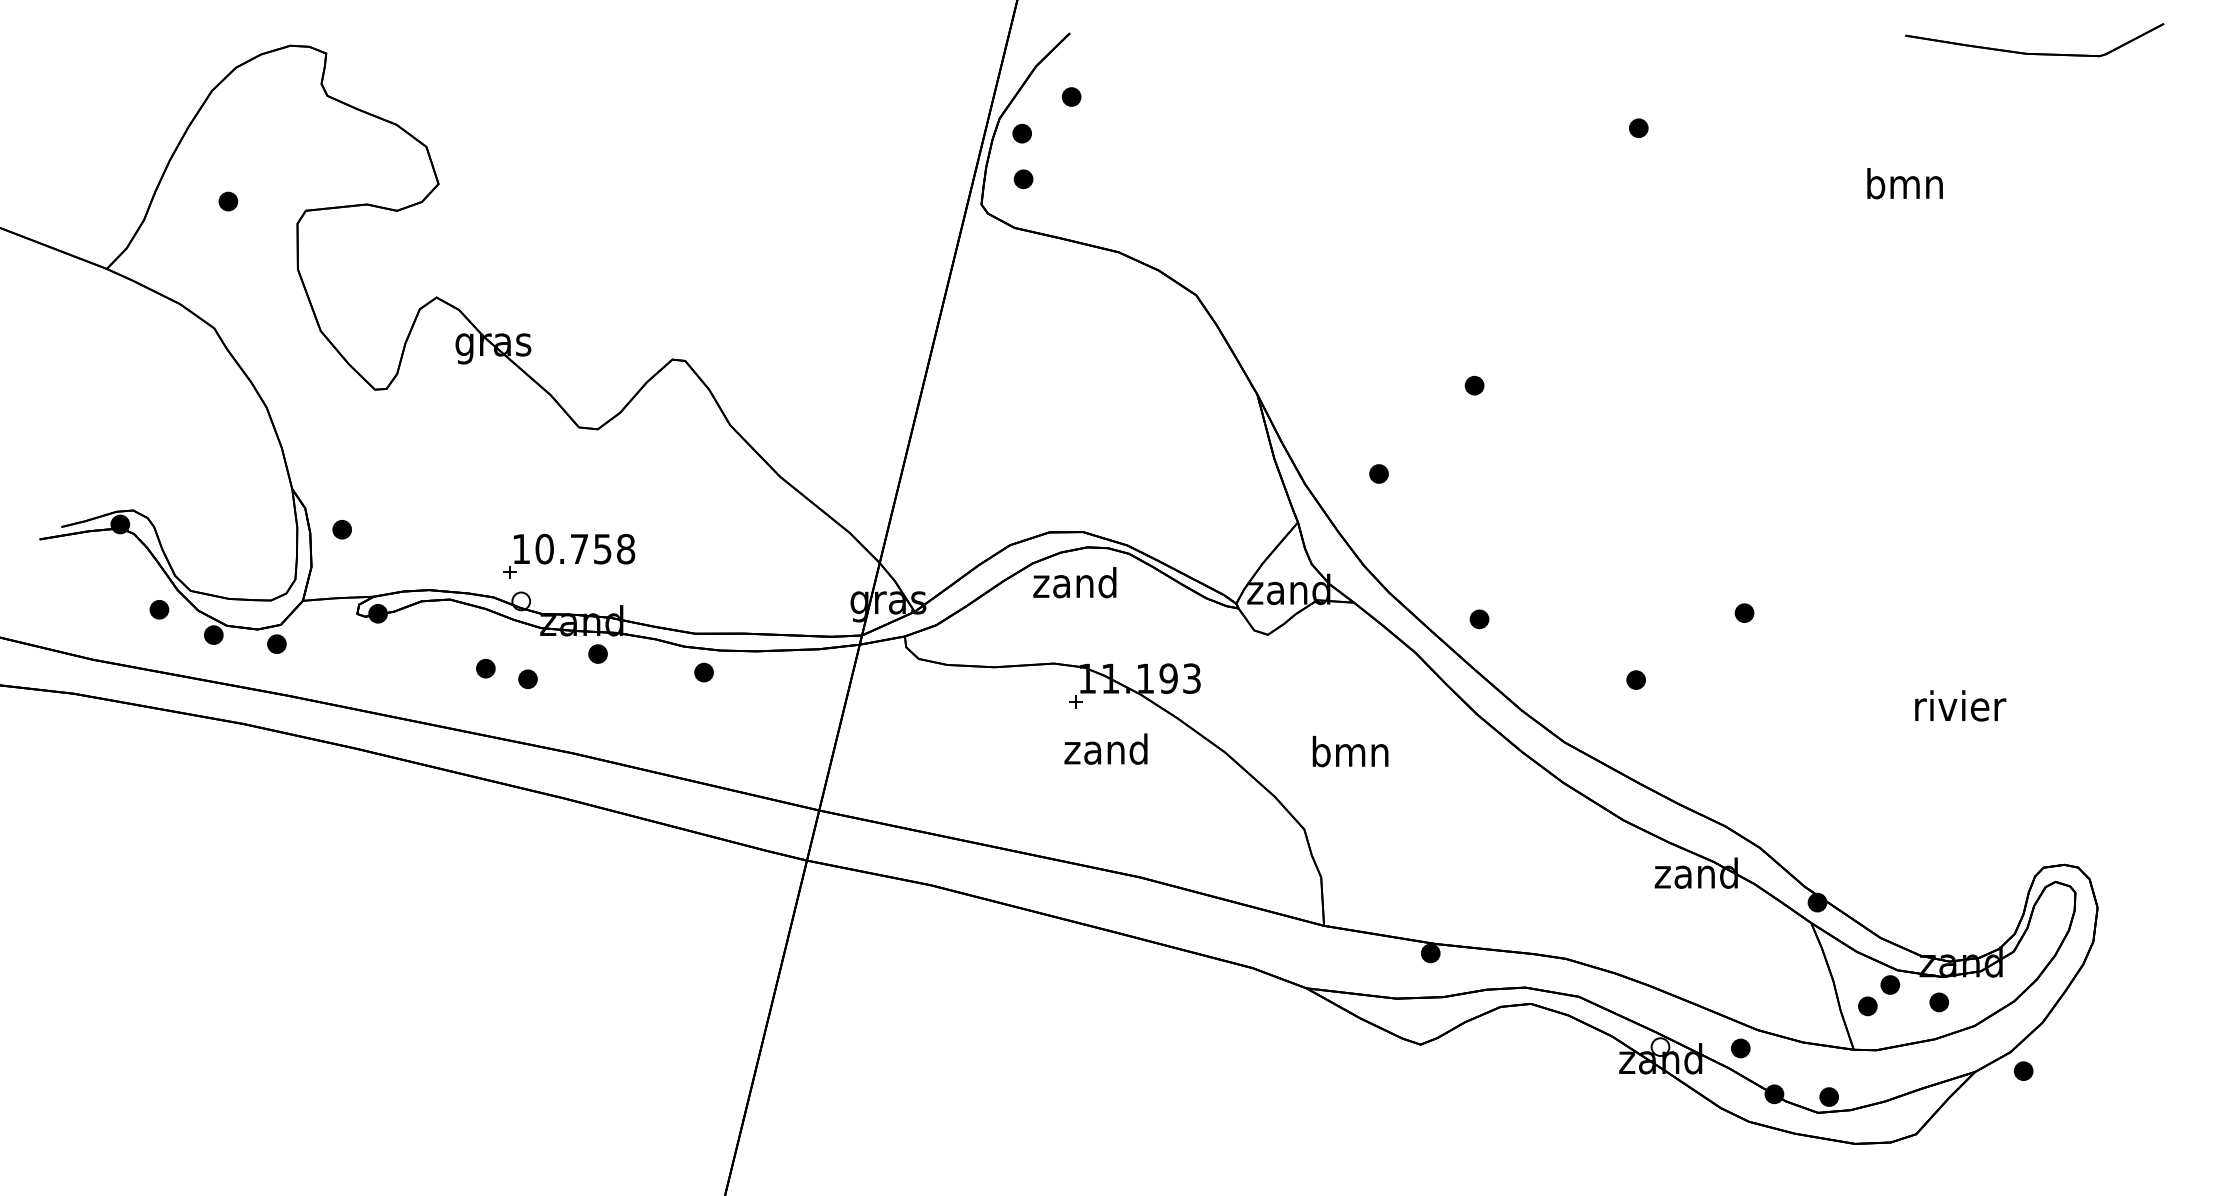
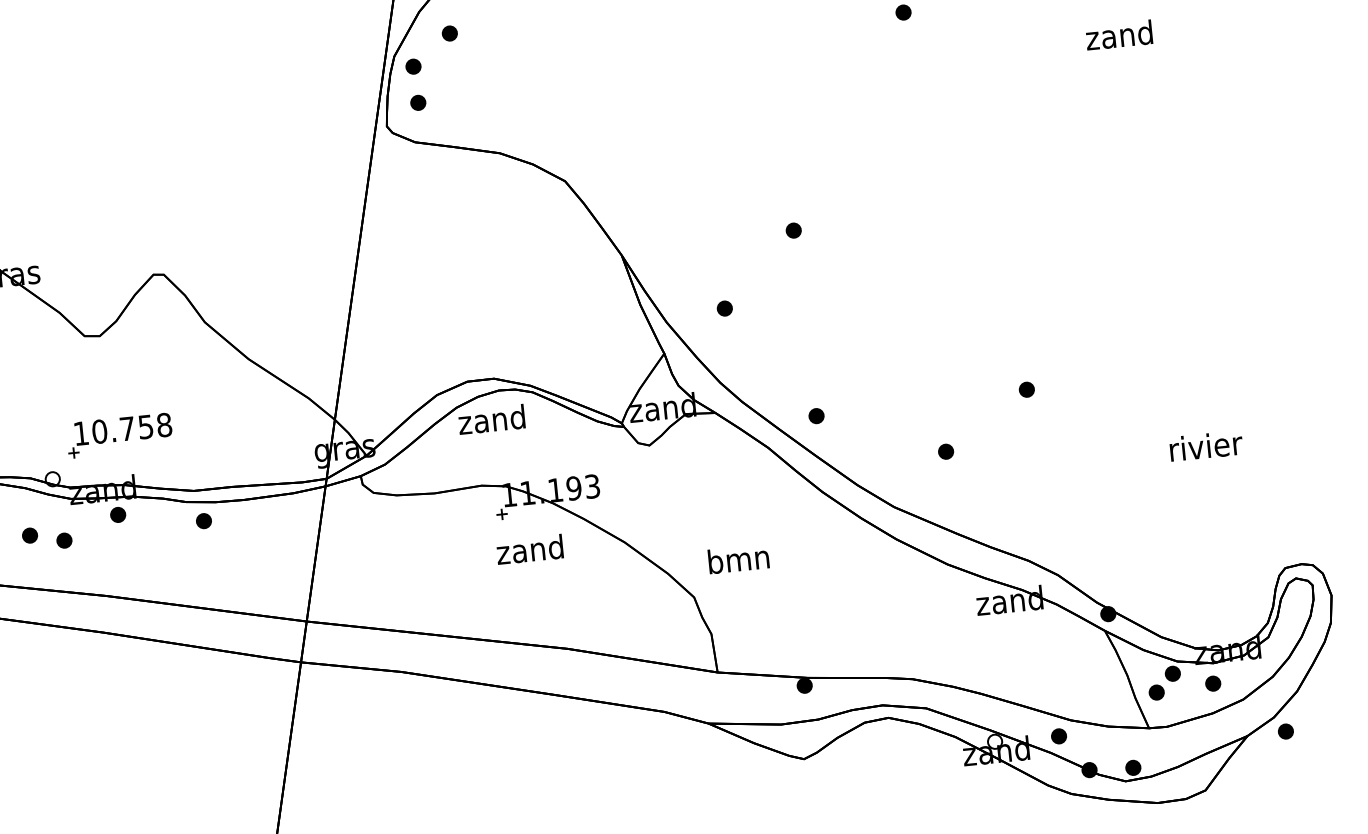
text: (1903, 183) -> (1118, 35), bmn -> zand
part: (563, 559) -> (115, 438), moved
text: (1350, 751) -> (738, 559), moved

